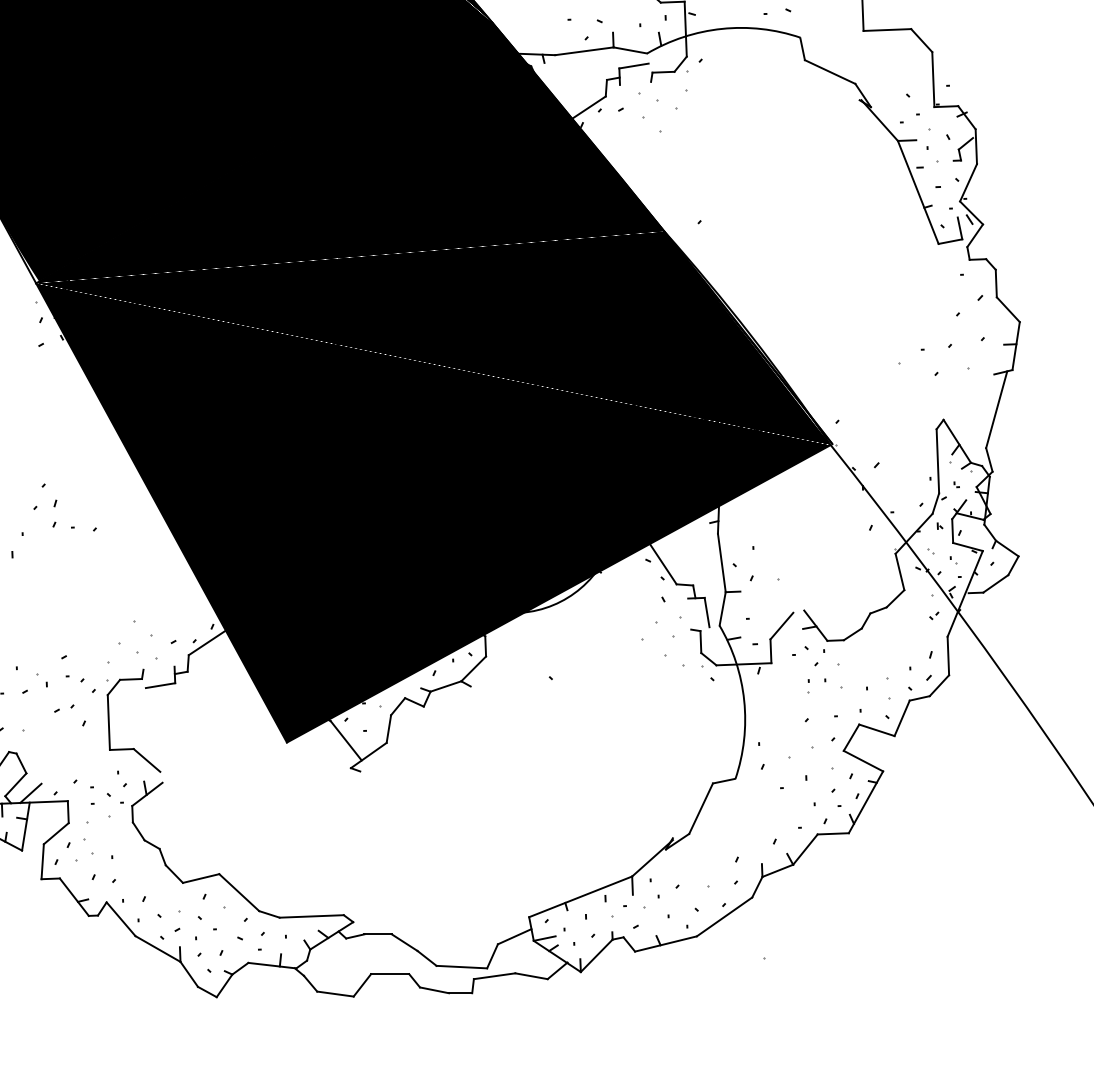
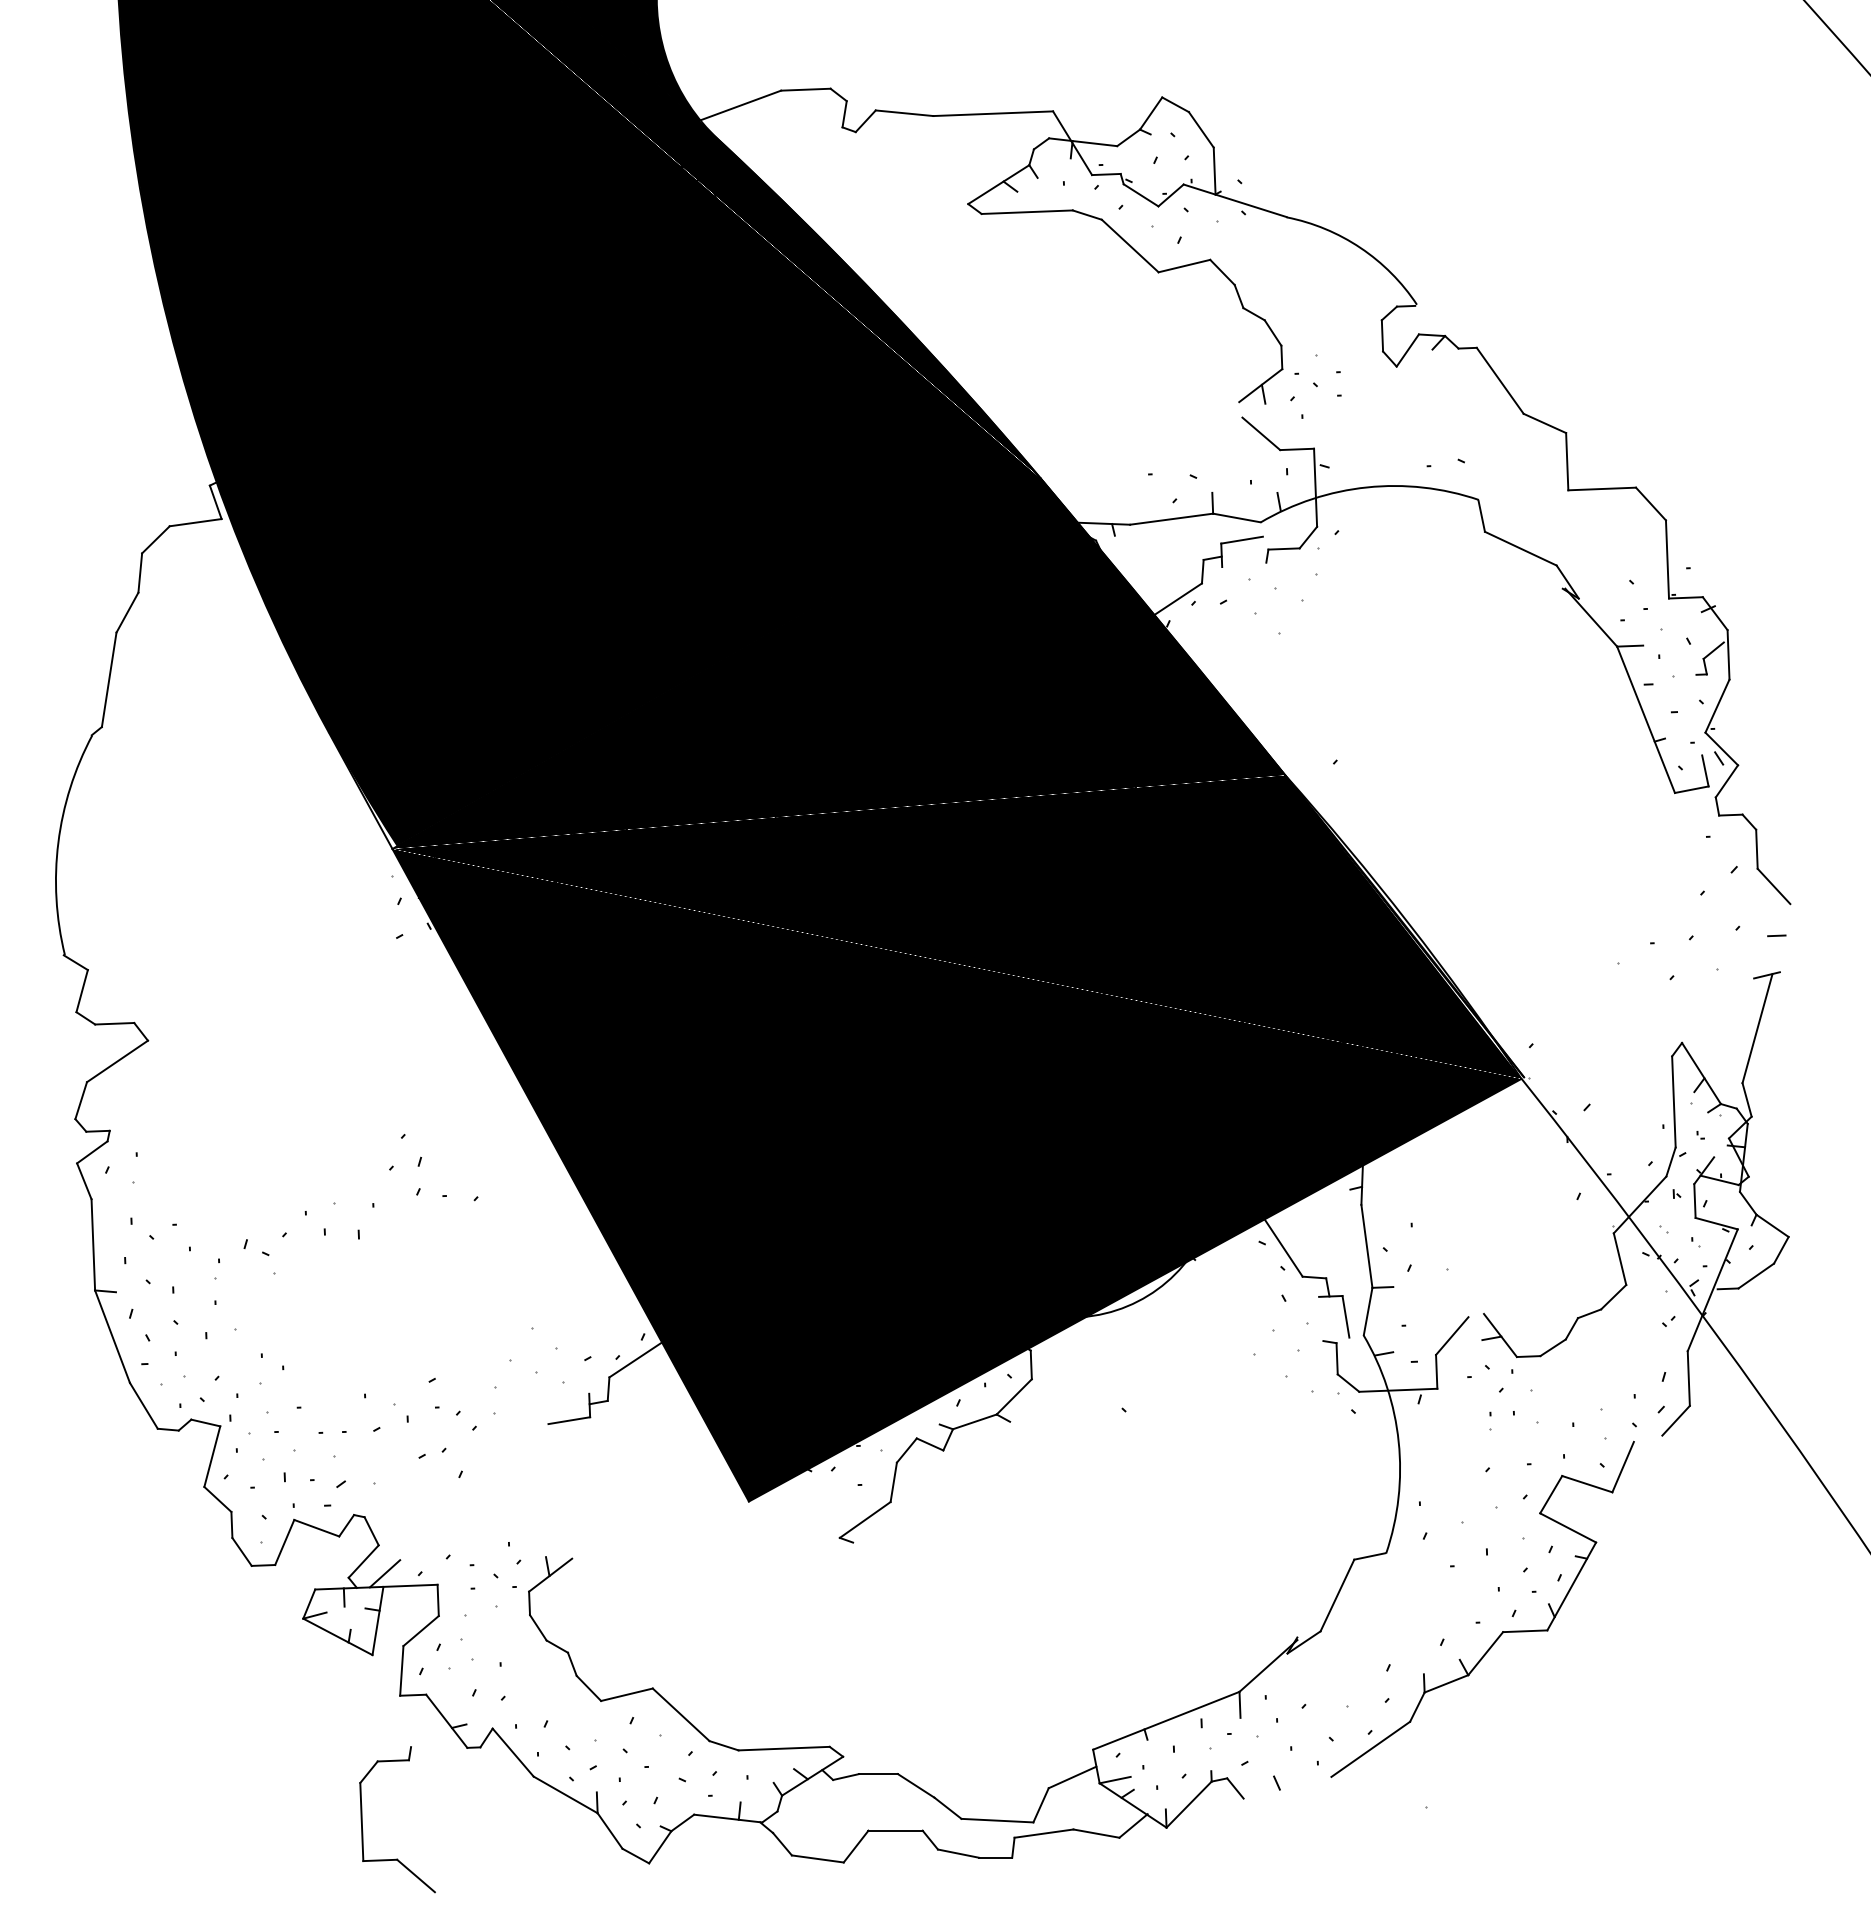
line: (1015, 346) -> (1784, 938), removed
line: (919, 698) -> (1647, 1438), removed
part: (109, 720) -> (362, 1819), moved
line: (346, 741) -> (833, 1499), removed
line: (665, 943) -> (1287, 1787), removed

